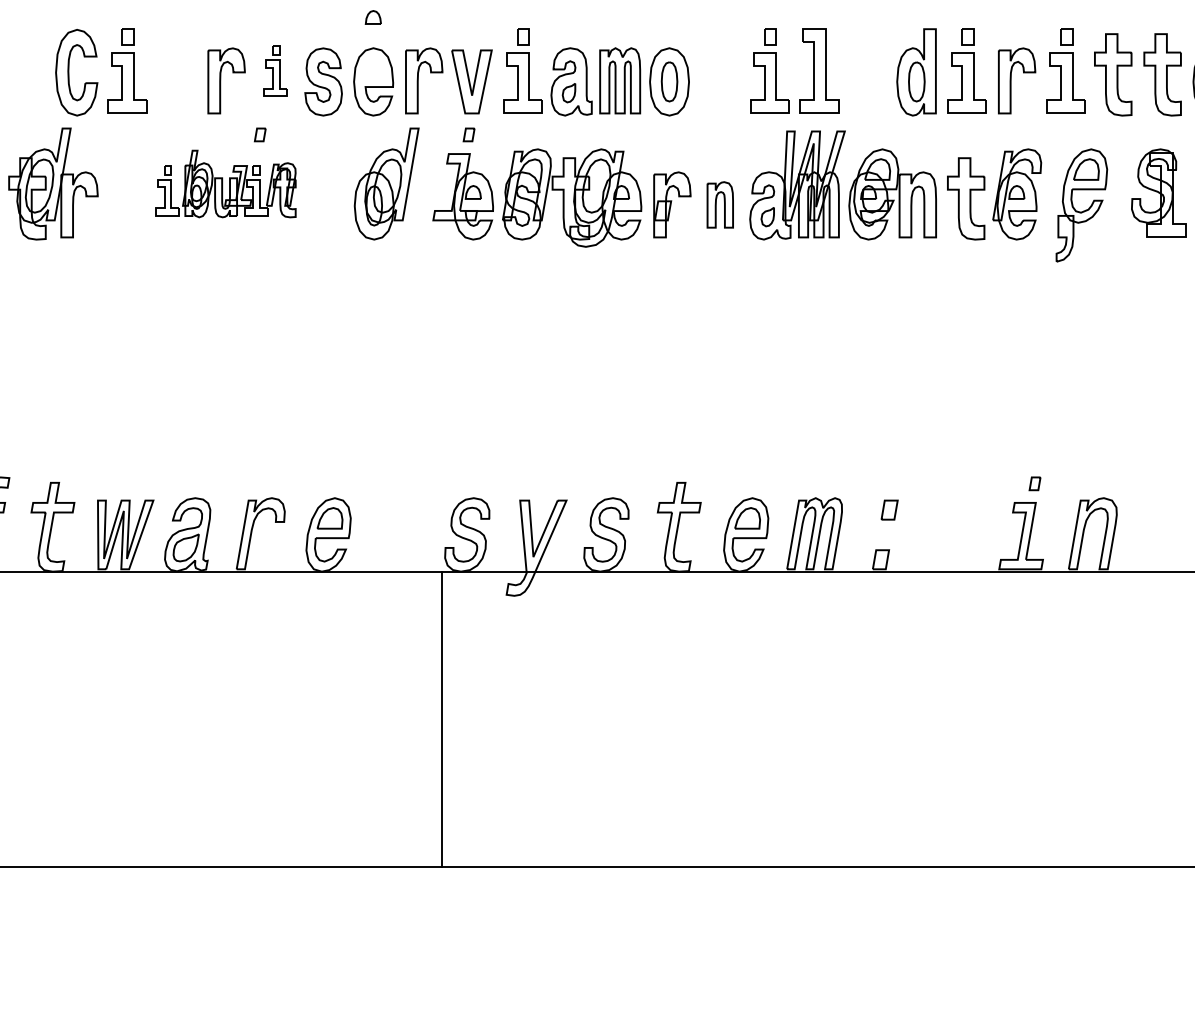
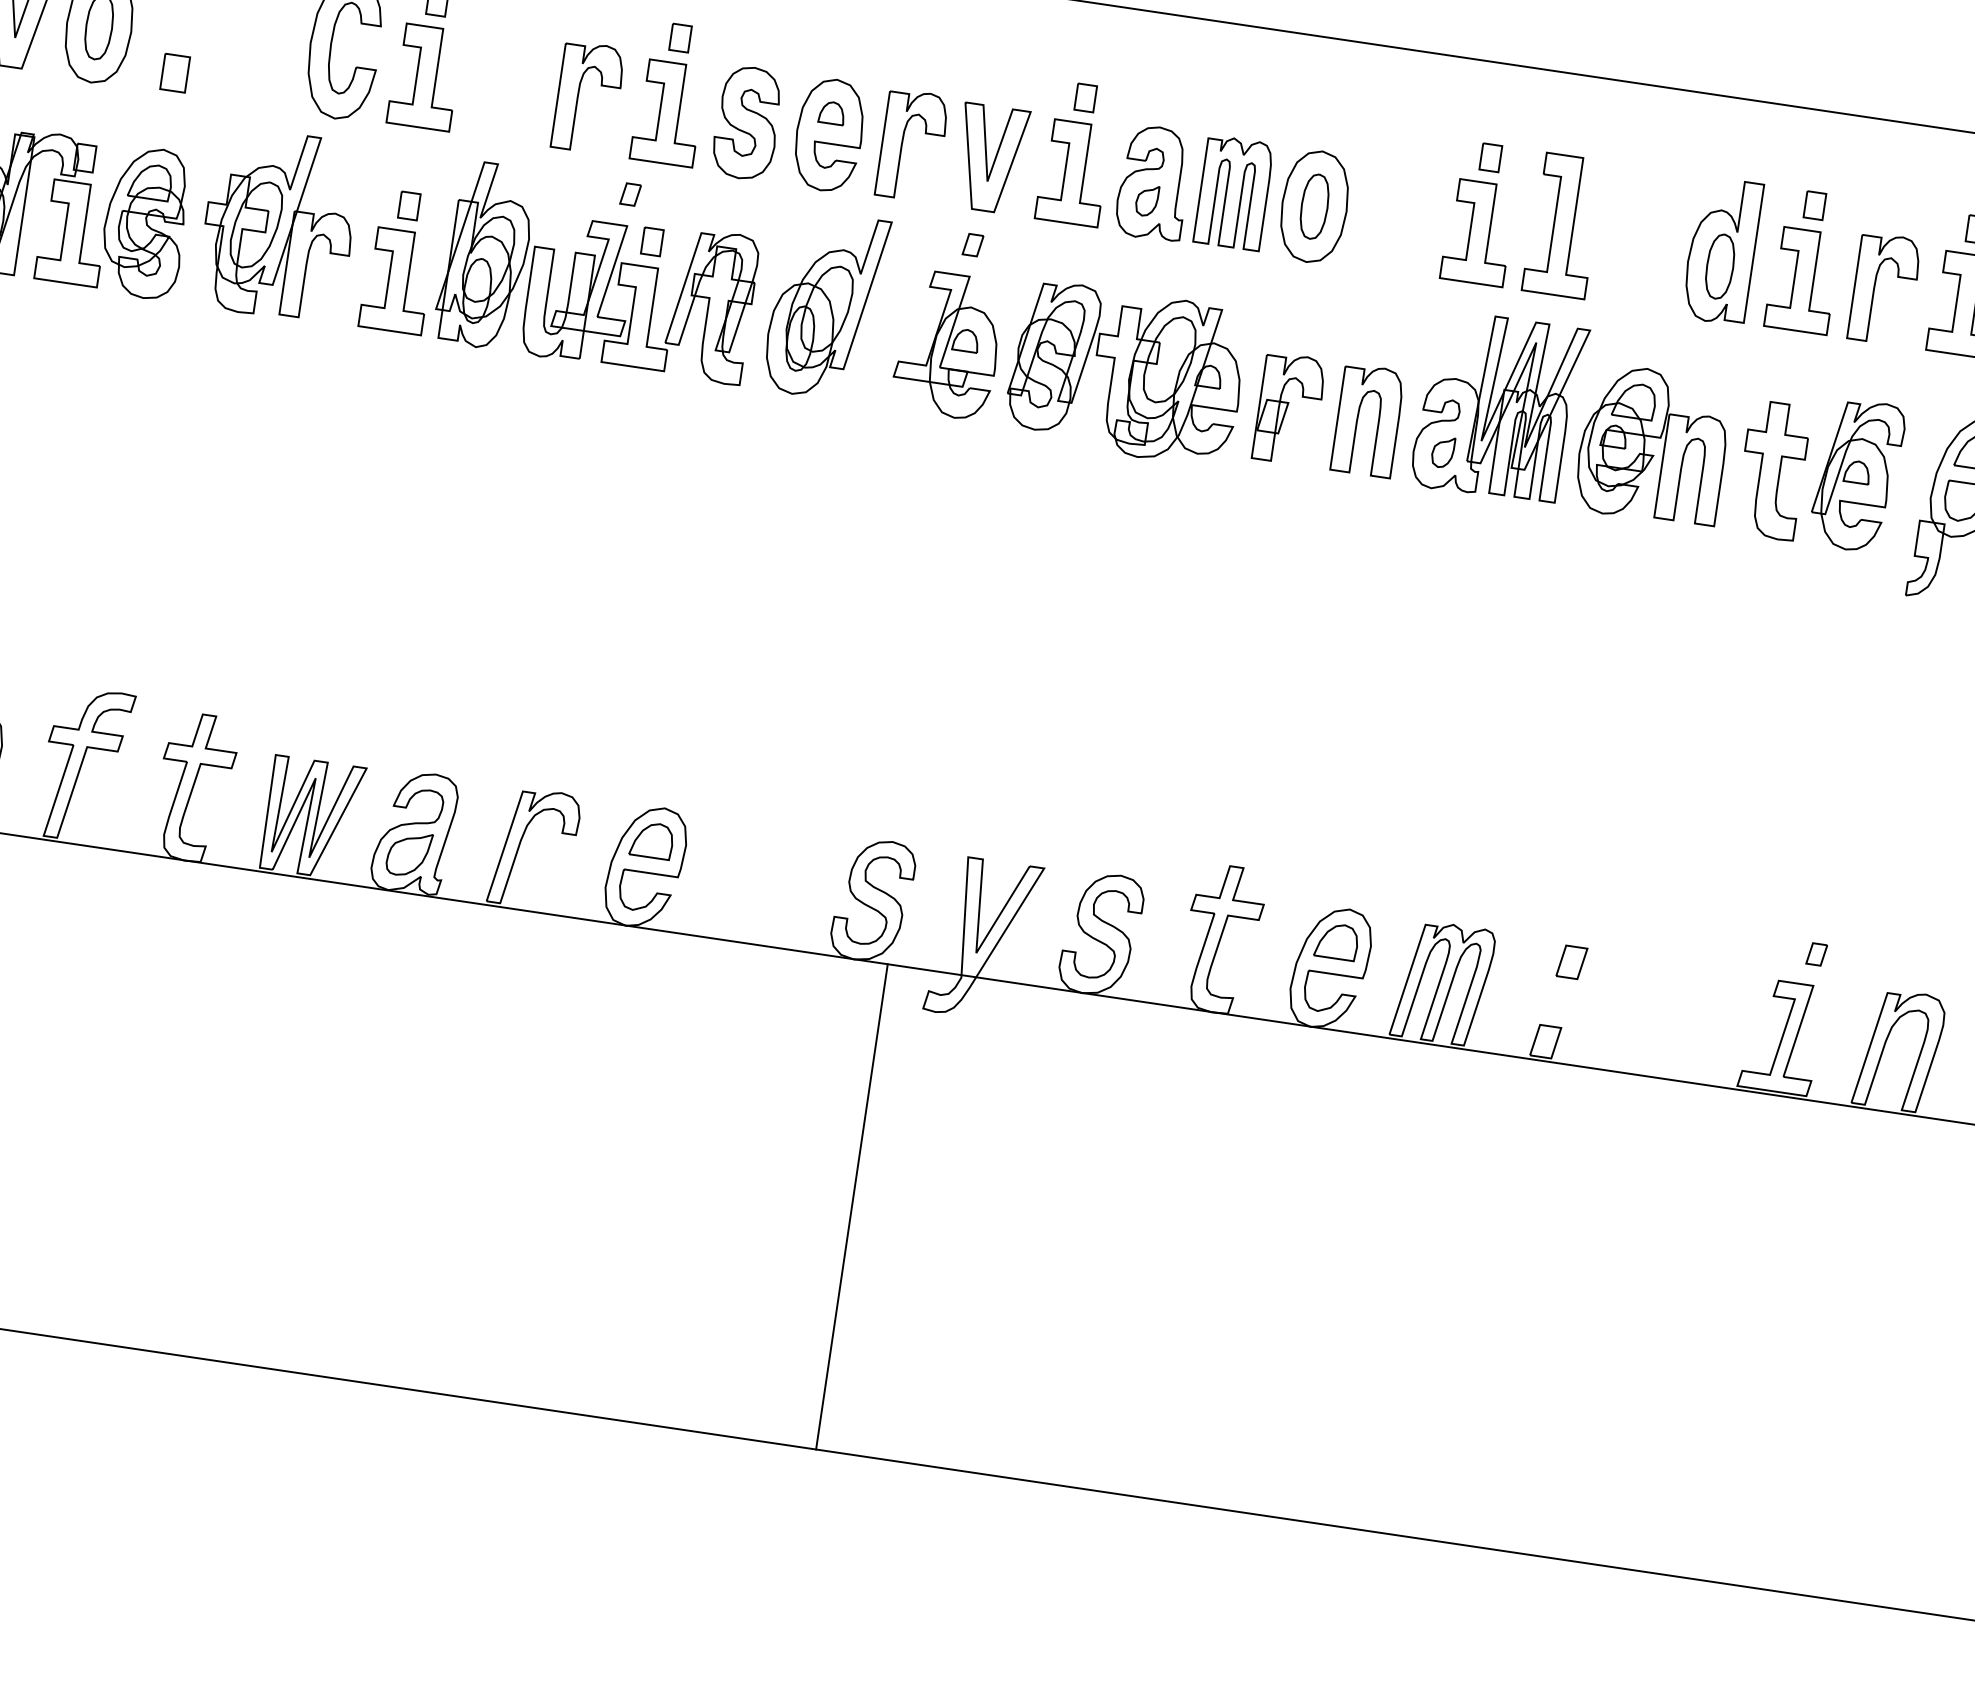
part: (372, 17) -> (830, 112), moved
part: (275, 70) -> (671, 92), size x1.67
part: (225, 183) -> (561, 265), size x1.67
part: (720, 204) -> (1368, 420), size x1.43
line: (441, 719) -> (851, 1206), moved

